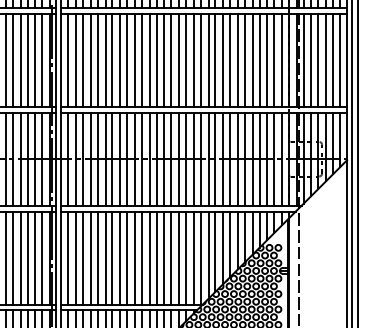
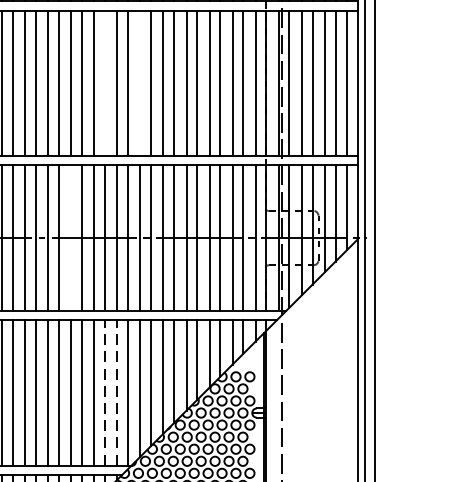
line: (186, 59) -> (105, 81), removed
line: (208, 59) -> (140, 81), removed
line: (164, 158) -> (71, 236), removed
line: (186, 257) -> (105, 391), solid -> dashed
line: (193, 257) -> (116, 391), solid -> dashed

